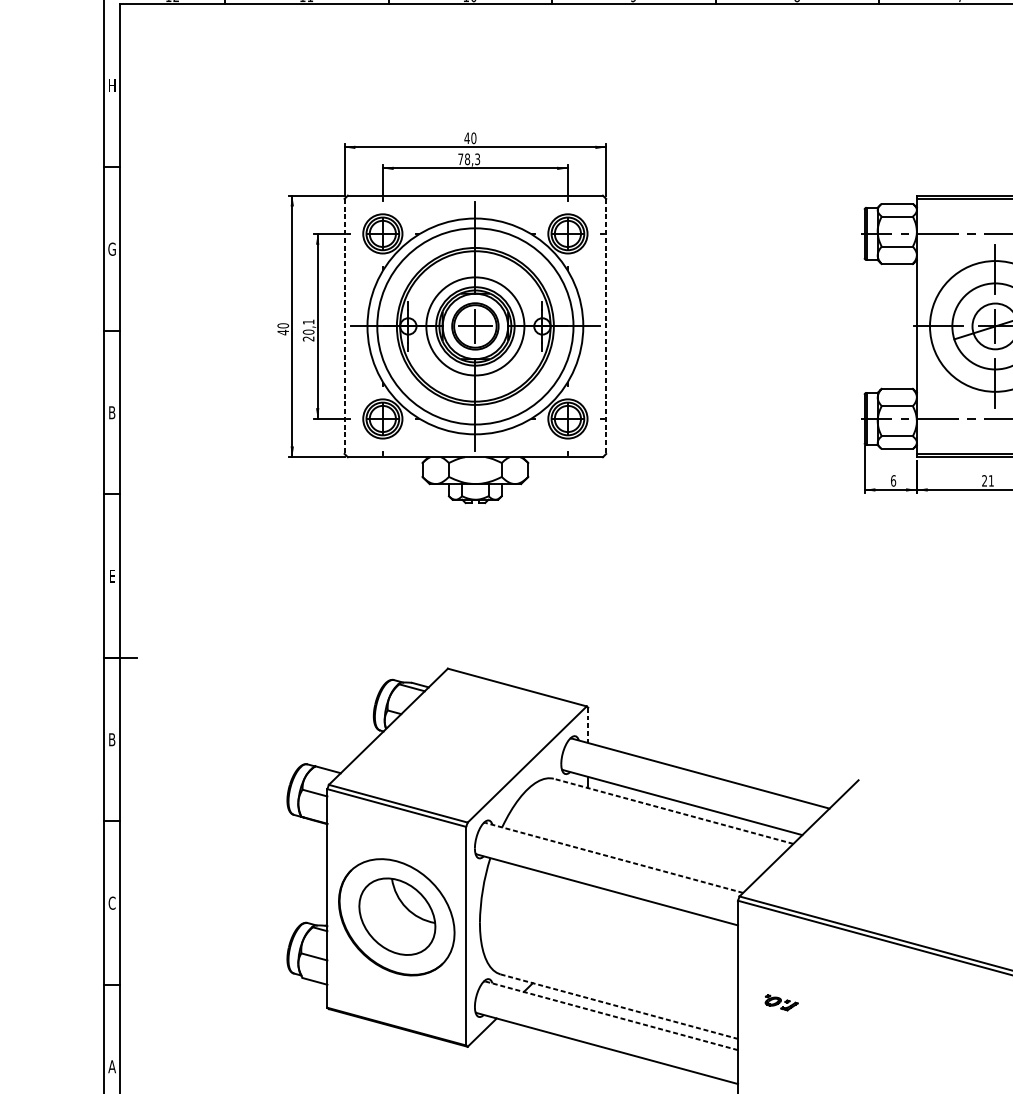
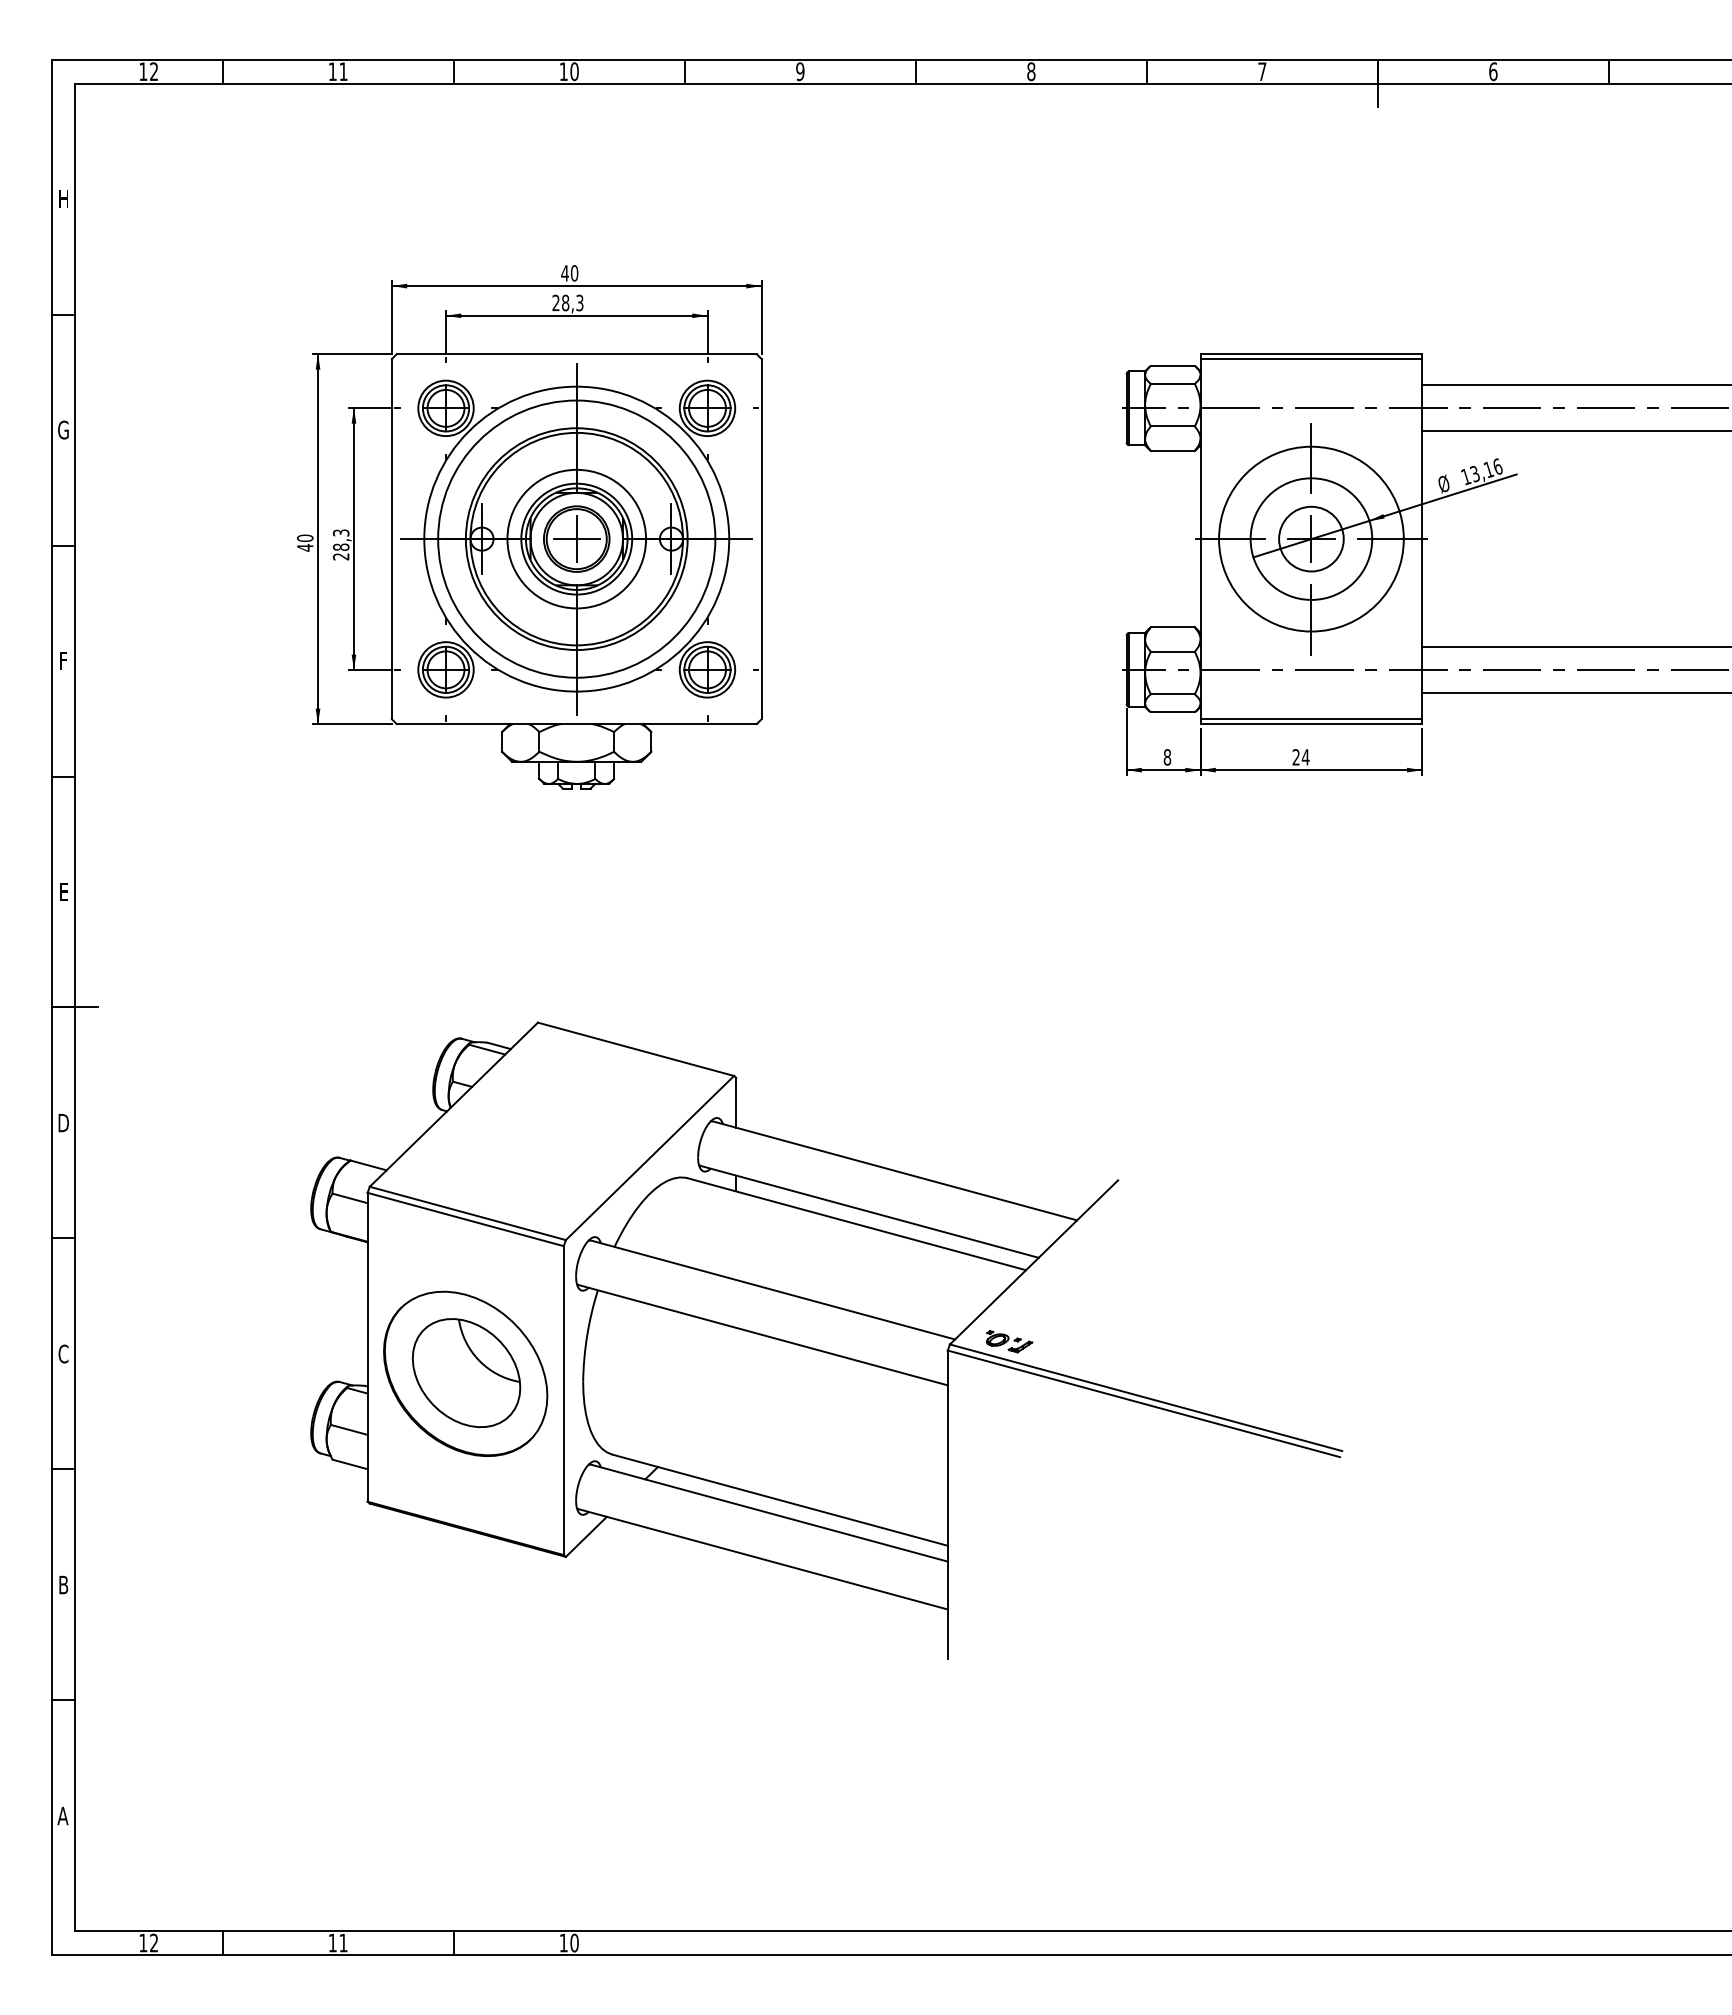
text: (460, 158) -> (555, 302), 78,3 -> 28,3
text: (308, 326) -> (340, 539), 20,1 -> 28,3
line: (344, 326) -> (391, 539), dashed -> solid
line: (606, 326) -> (761, 539), dashed -> solid
text: (112, 413) -> (63, 661), B -> F
text: (893, 481) -> (1167, 757), 6 -> 8
text: (991, 481) -> (1305, 757), 21 -> 24
line: (588, 725) -> (736, 1102), dashed -> solid
text: (112, 740) -> (63, 1123), B -> D
line: (673, 811) -> (856, 1224), dashed -> solid
line: (614, 857) -> (773, 1289), dashed -> solid
part: (781, 1002) -> (1009, 1341), moved
line: (619, 1006) -> (780, 1500), dashed -> solid
line: (611, 1016) -> (769, 1513), dashed -> solid
text: (112, 1066) -> (63, 1584), A -> B

